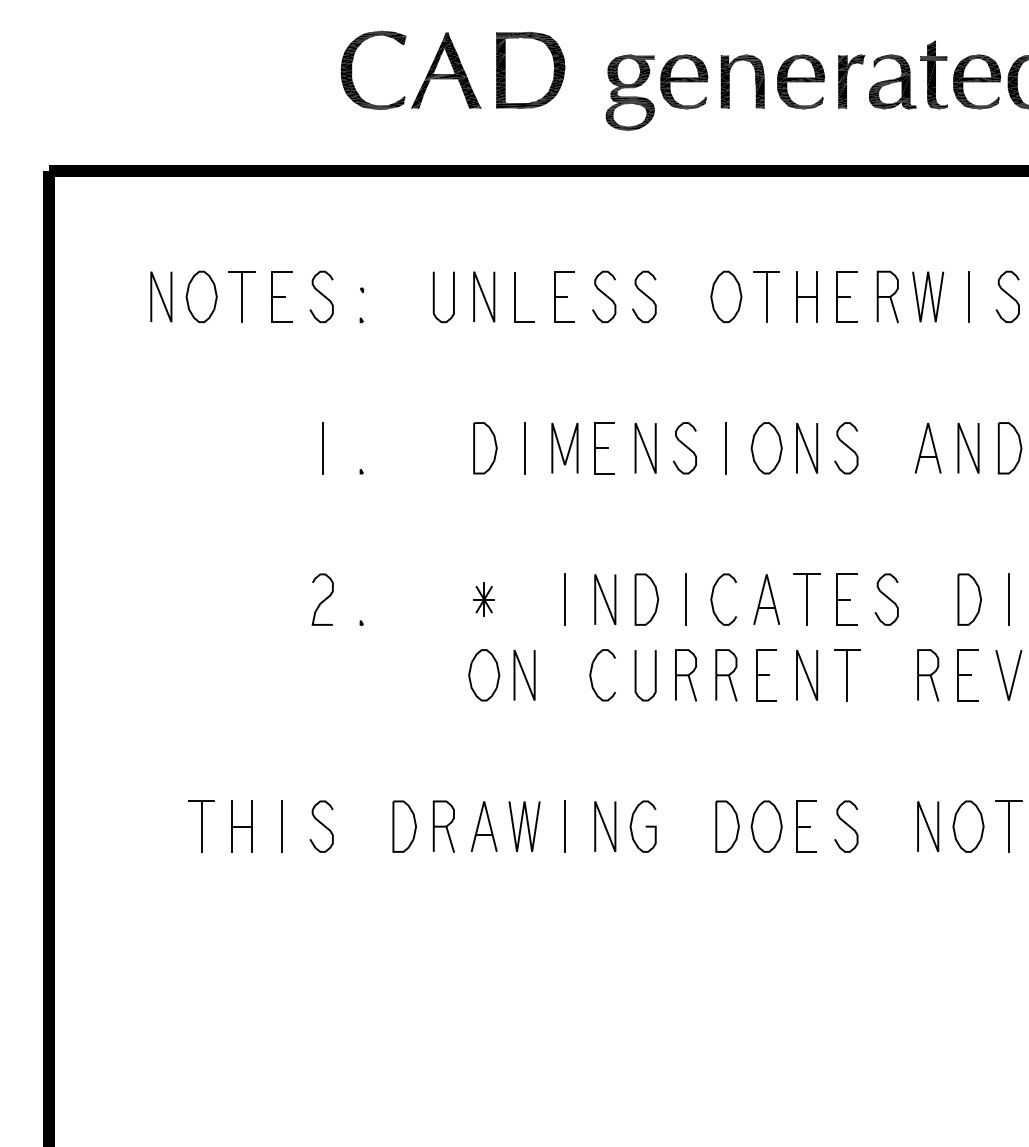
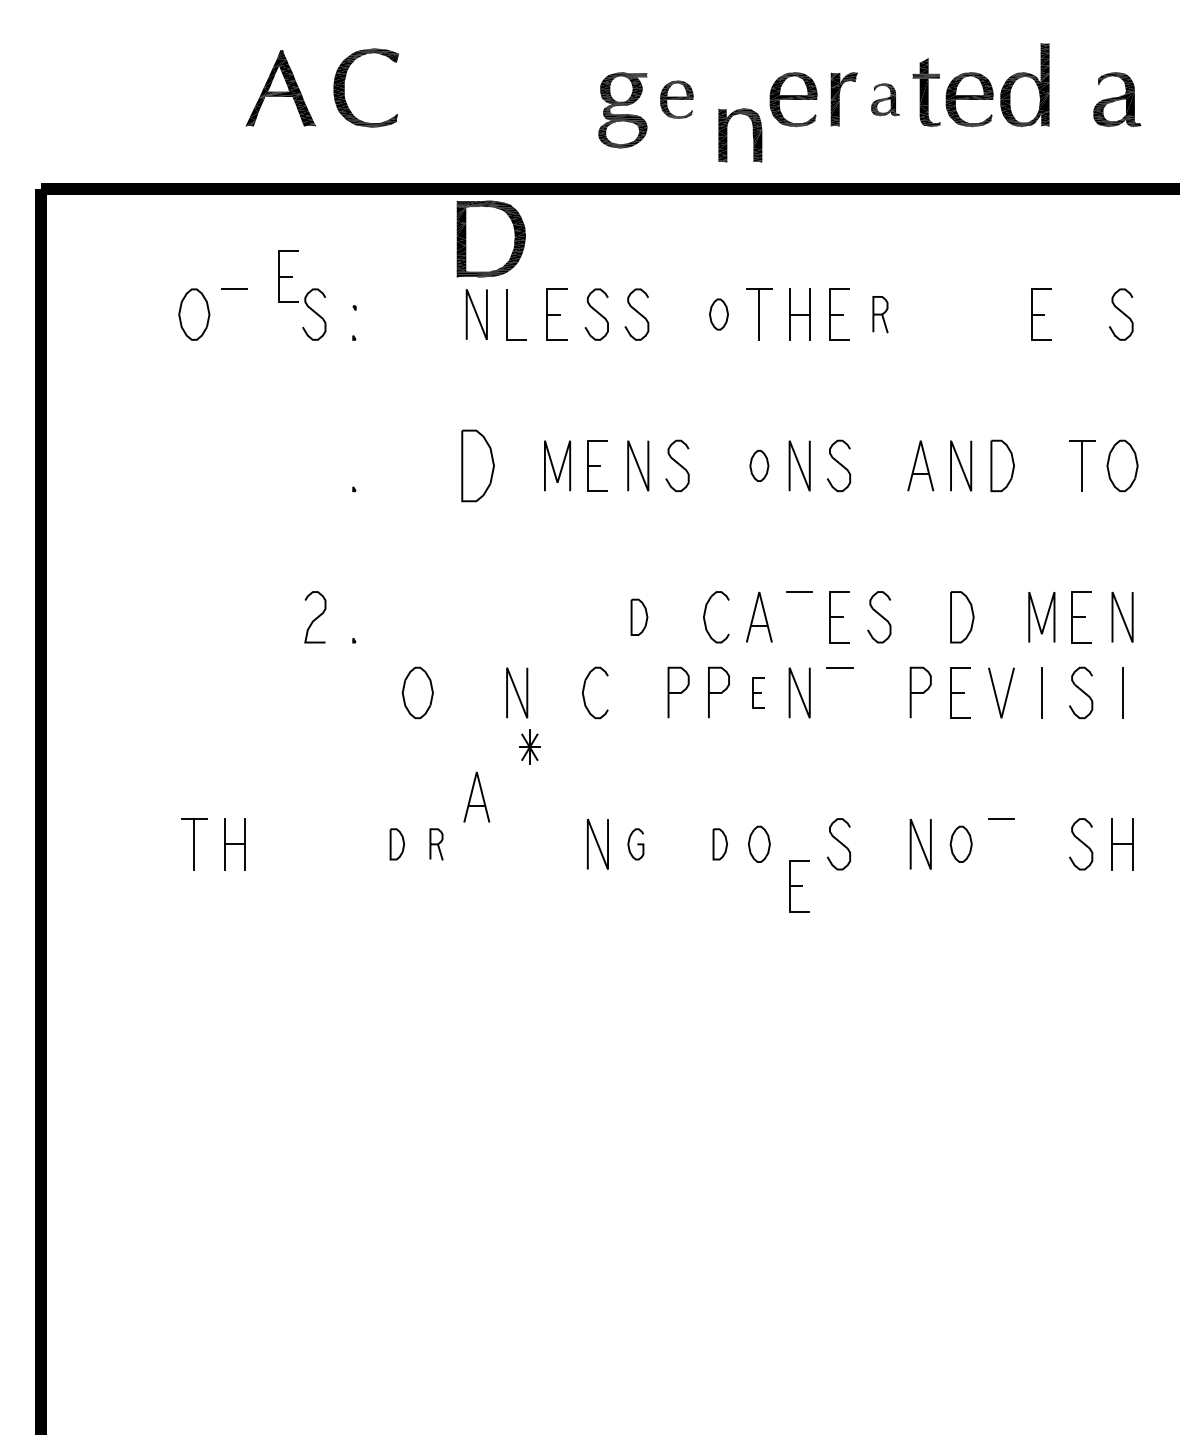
part: (529, 69) -> (490, 238), moved
part: (445, 70) -> (280, 88), moved
part: (683, 81) -> (676, 99), size x0.7
part: (754, 81) -> (752, 135), moved
part: (892, 81) -> (885, 99), size x0.6
line: (925, 295) -> (918, 313), removed
curve: (1008, 295) -> (1001, 313), removed
line: (160, 296) -> (153, 314), removed
line: (241, 296) -> (234, 314), removed
part: (281, 296) -> (288, 276), moved
curve: (434, 296) -> (427, 314), removed
part: (725, 296) -> (718, 314), size x0.6
part: (887, 296) -> (880, 314), size x0.7
line: (968, 296) -> (961, 314), removed
line: (322, 447) -> (315, 465), removed
part: (484, 447) -> (477, 465), size x1.4
line: (524, 447) -> (517, 465), removed
line: (725, 447) -> (718, 465), removed
part: (766, 447) -> (759, 465), size x0.6
part: (483, 598) -> (529, 746), moved
line: (604, 598) -> (597, 616), removed
line: (564, 599) -> (557, 617), removed
part: (646, 599) -> (639, 617), size x0.7
line: (685, 599) -> (678, 617), removed
line: (806, 599) -> (799, 617), removed
line: (1008, 599) -> (1001, 617), removed
part: (483, 674) -> (417, 692), moved
part: (765, 674) -> (758, 692), size x0.6
line: (847, 674) -> (840, 692), removed
curve: (636, 675) -> (629, 693), removed
line: (691, 687) -> (684, 705), removed
line: (732, 687) -> (725, 705), removed
line: (933, 687) -> (926, 705), removed
line: (526, 824) -> (519, 842), removed
curve: (322, 825) -> (315, 843), removed
part: (483, 825) -> (476, 796), moved
line: (282, 826) -> (275, 844), removed
part: (404, 826) -> (397, 844), size x0.6
part: (443, 826) -> (436, 844), size x0.6
line: (564, 826) -> (557, 844), removed
part: (642, 826) -> (635, 844), size x0.6
part: (727, 826) -> (720, 844), size x0.6
part: (766, 826) -> (759, 844), size x0.7
part: (806, 826) -> (799, 886), moved
part: (968, 826) -> (961, 844), size x0.7
line: (1008, 826) -> (1001, 844), removed

